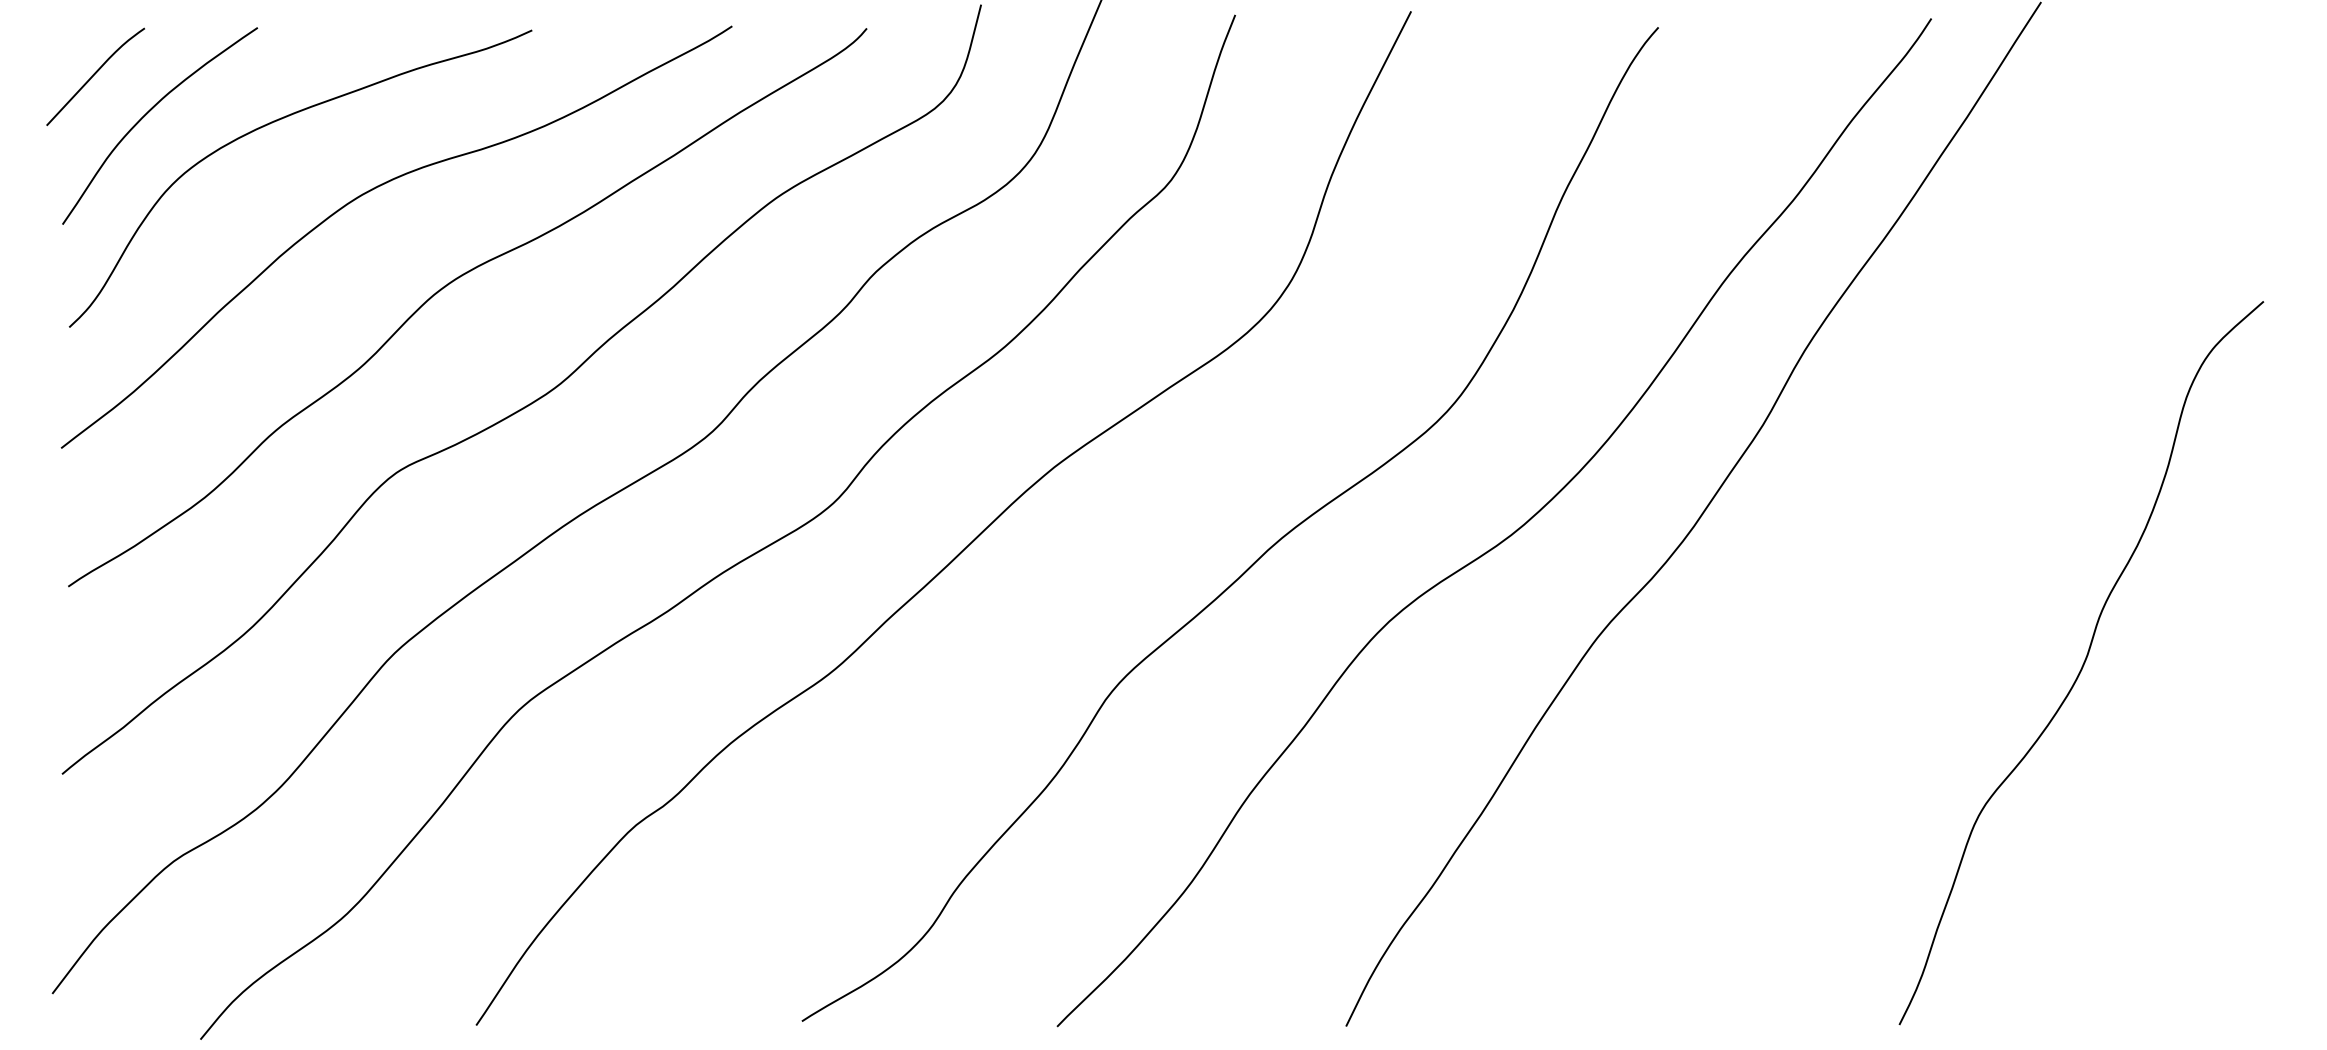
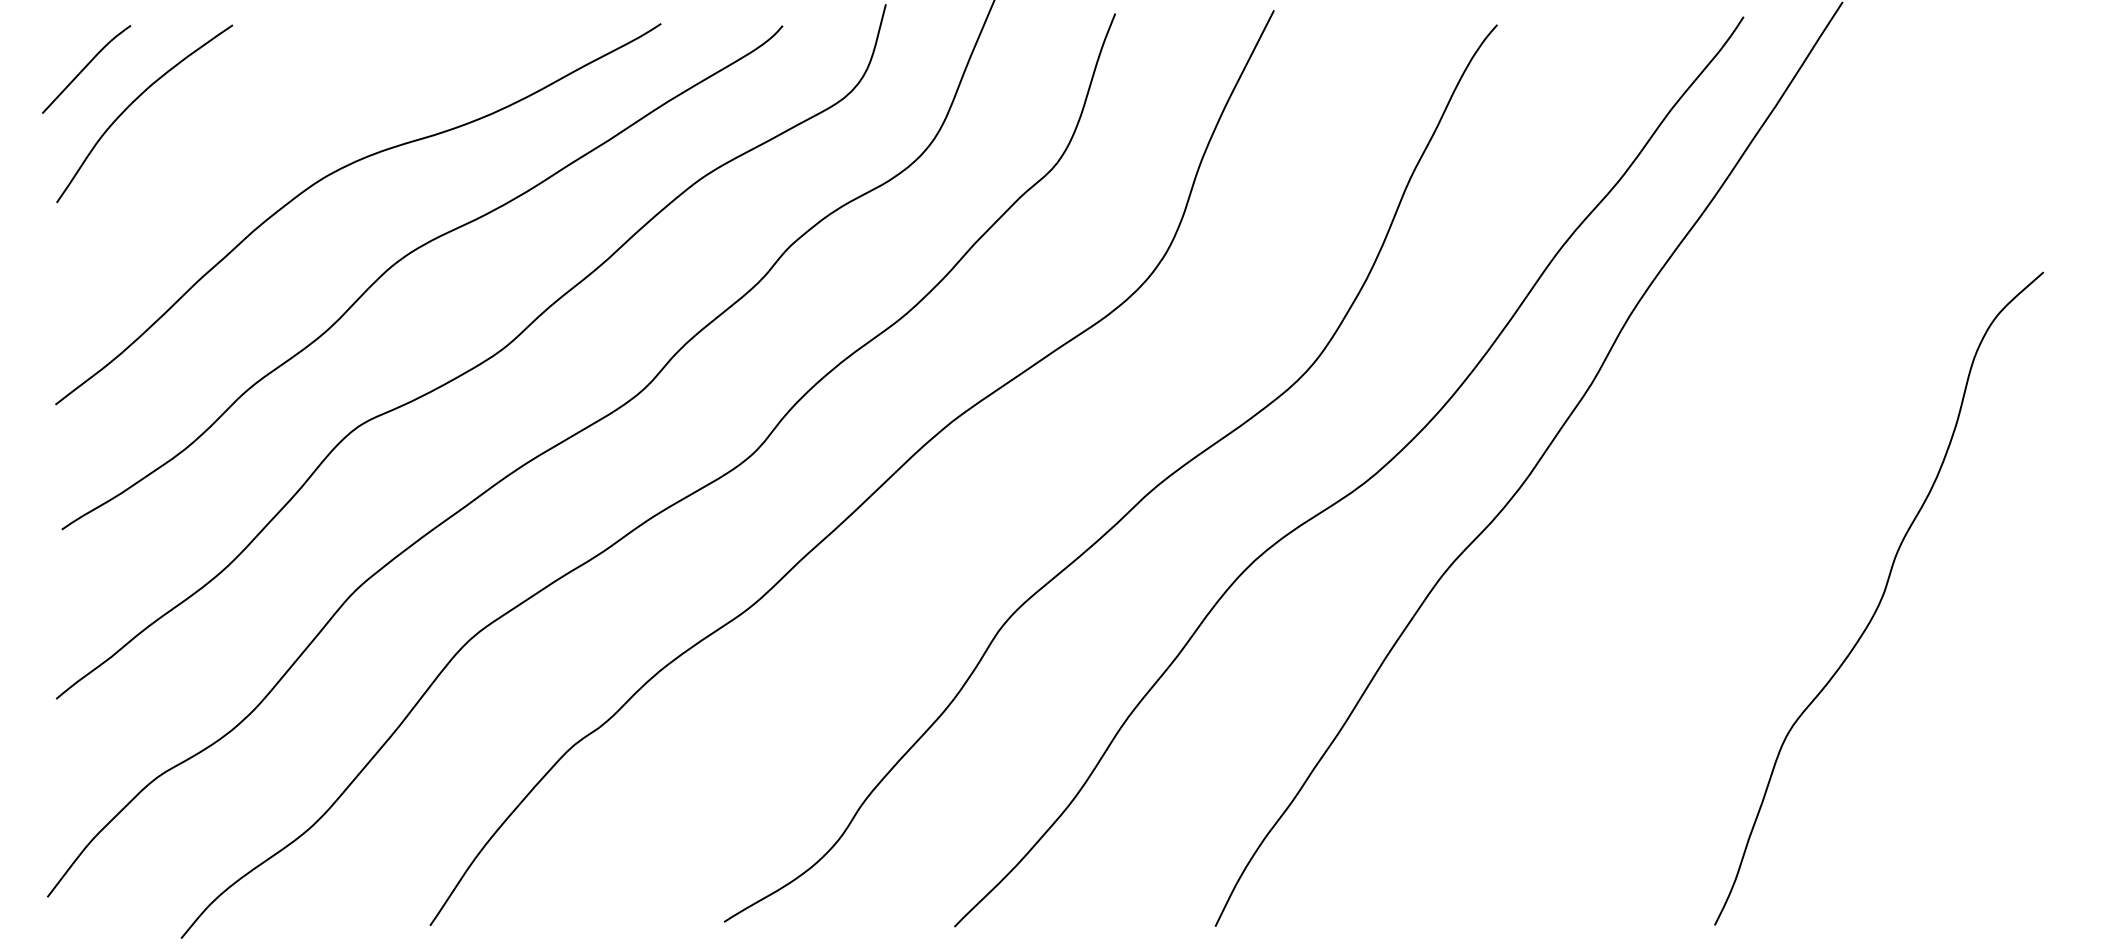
curve: (277, 121) -> (250, 109), removed

